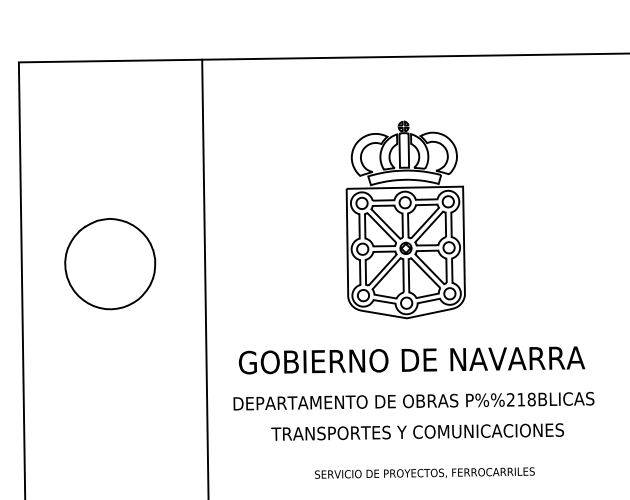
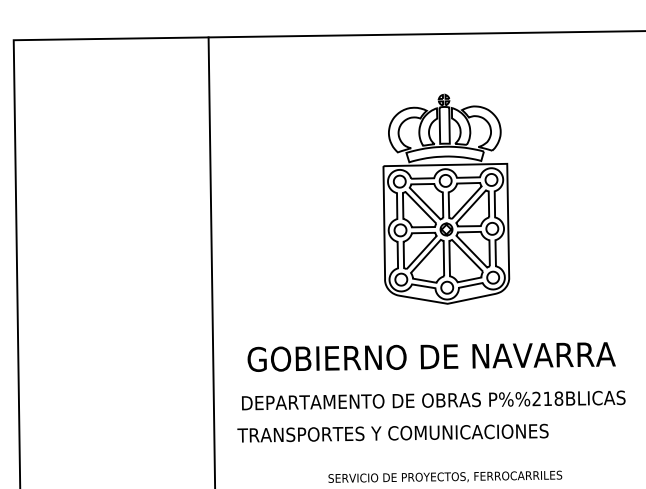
part: (405, 219) -> (446, 198), moved
part: (110, 264) -> (111, 255), removed
text: (417, 431) -> (392, 432), moved

